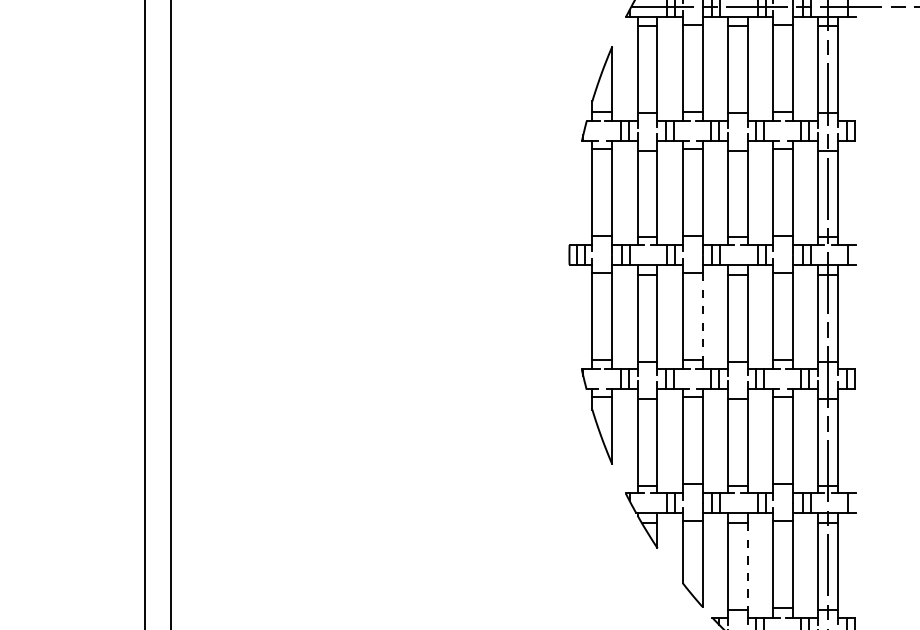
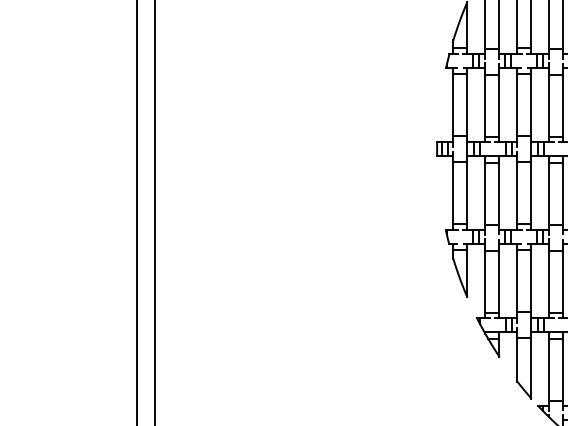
line: (702, 316) -> (531, 192), dashed -> solid
line: (747, 567) -> (563, 370), dashed -> solid

